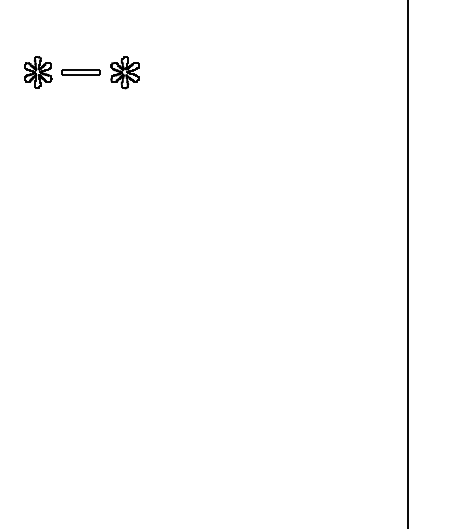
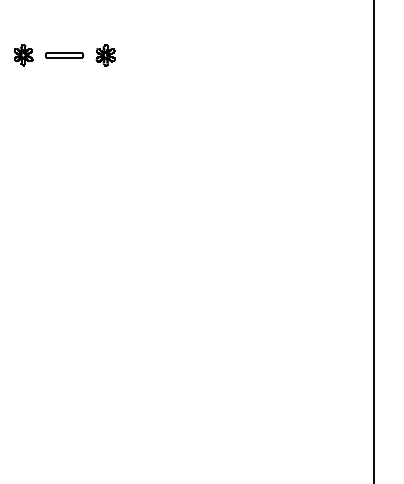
part: (38, 72) -> (23, 55), size x0.7
part: (124, 72) -> (105, 55), size x0.7

